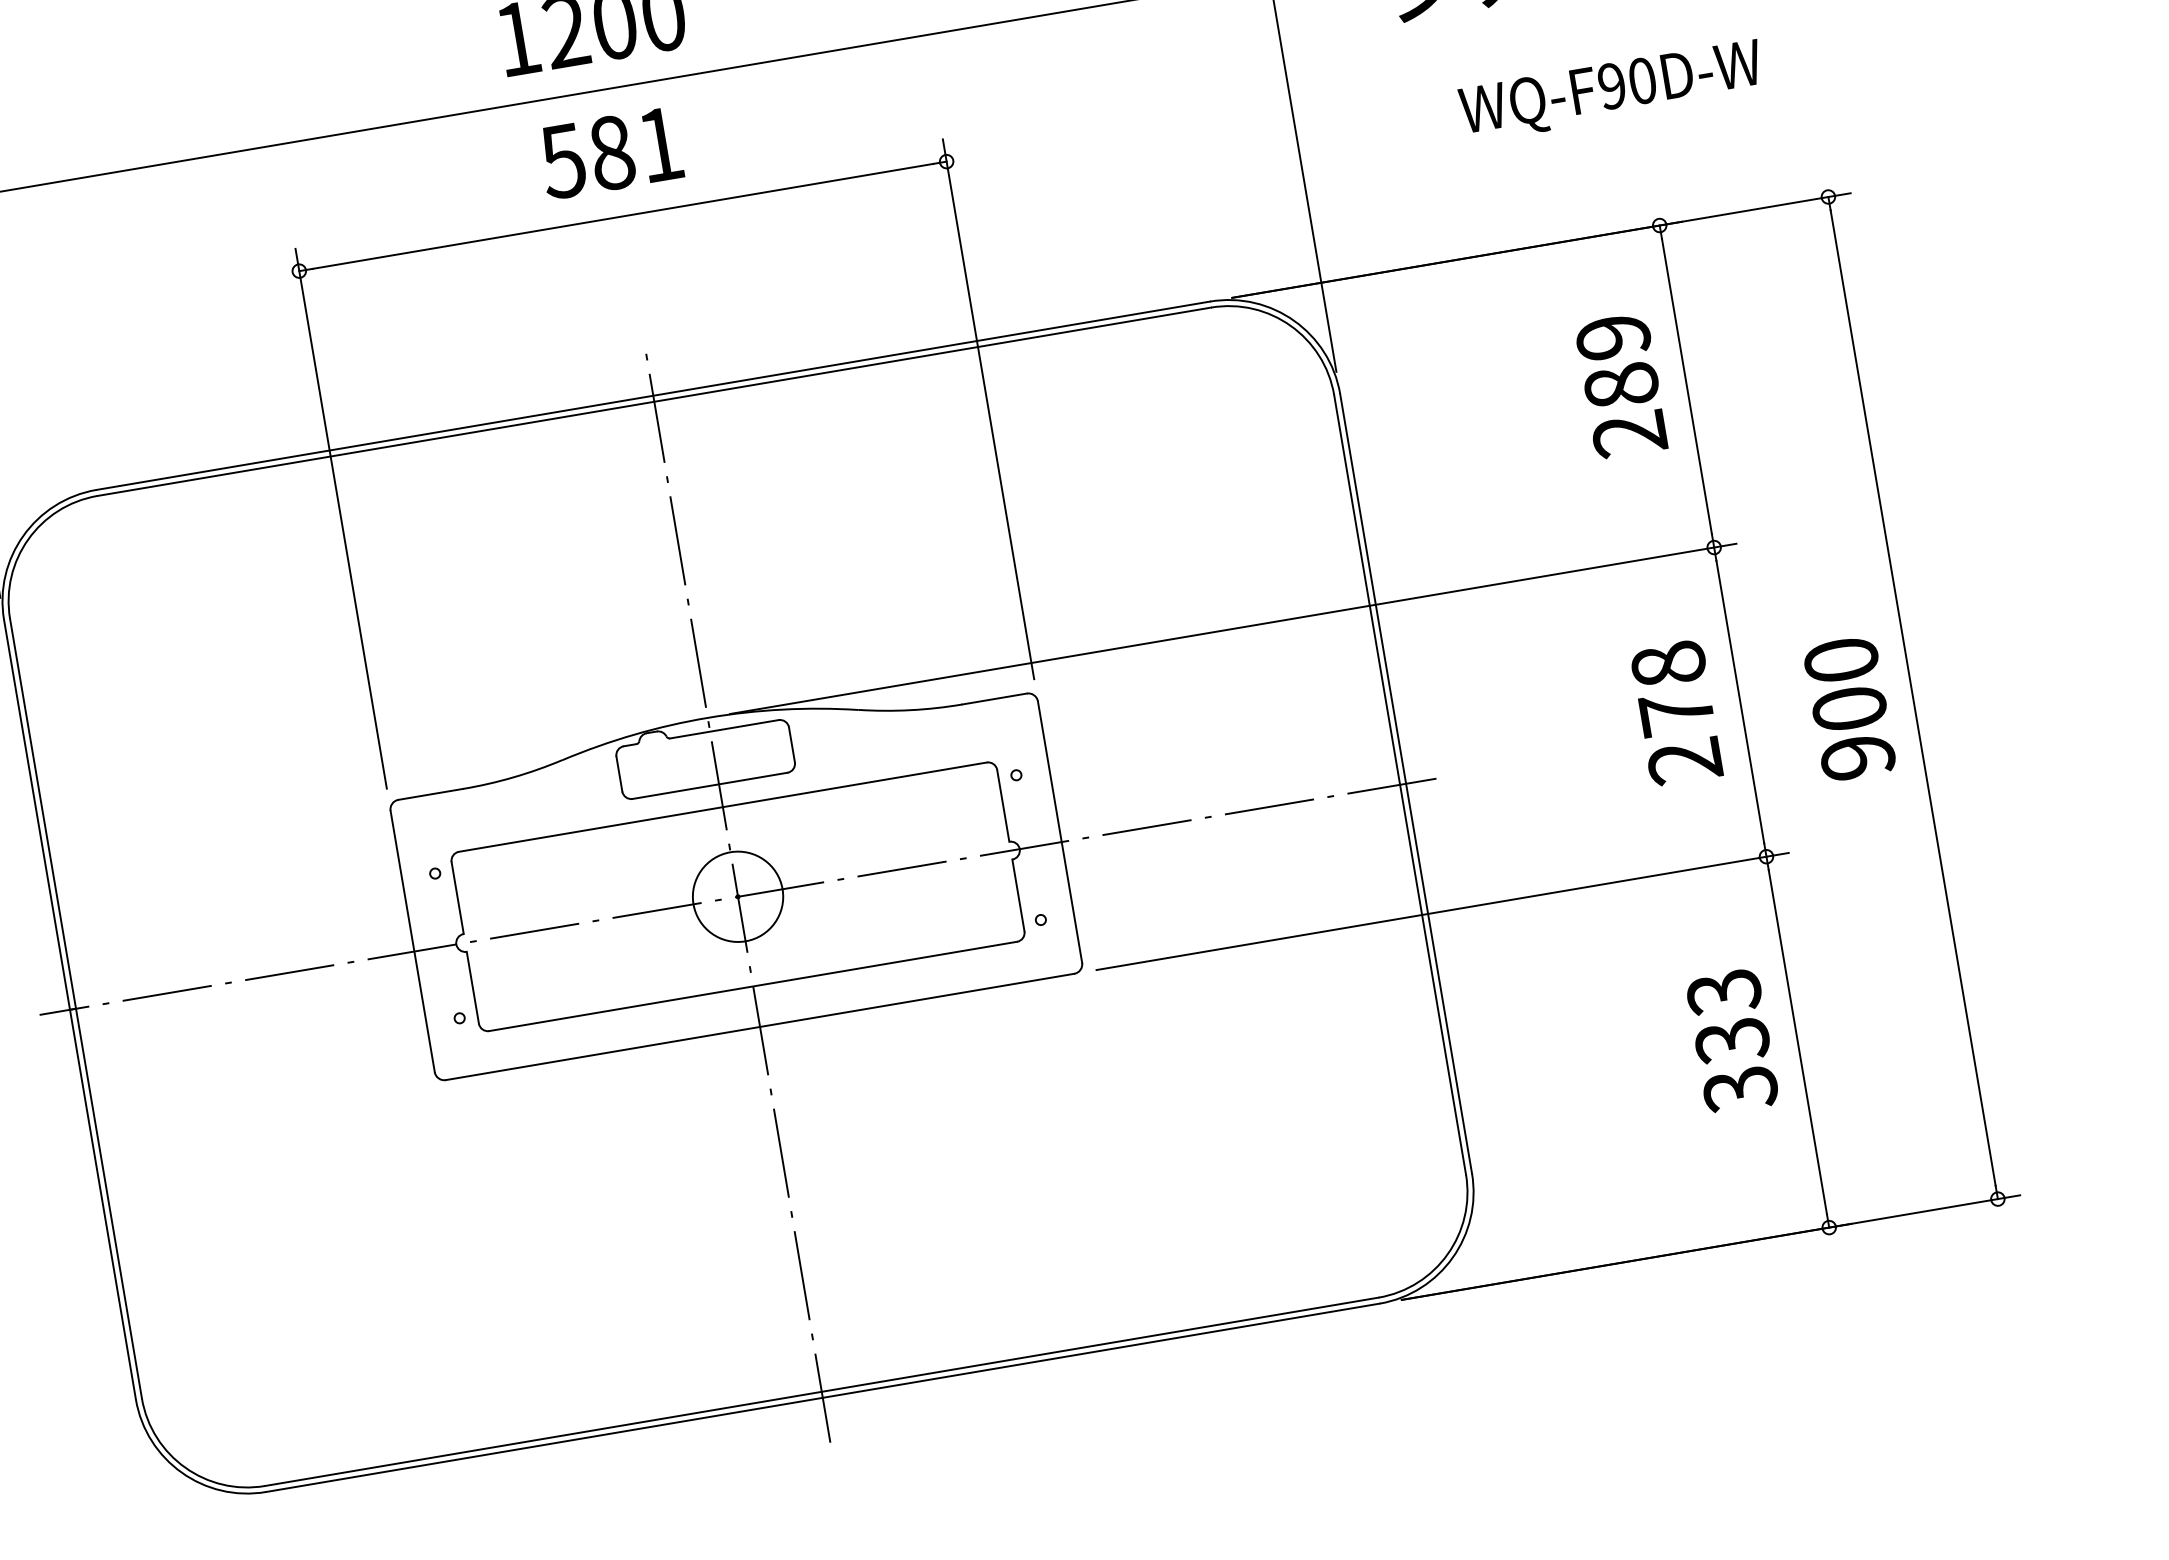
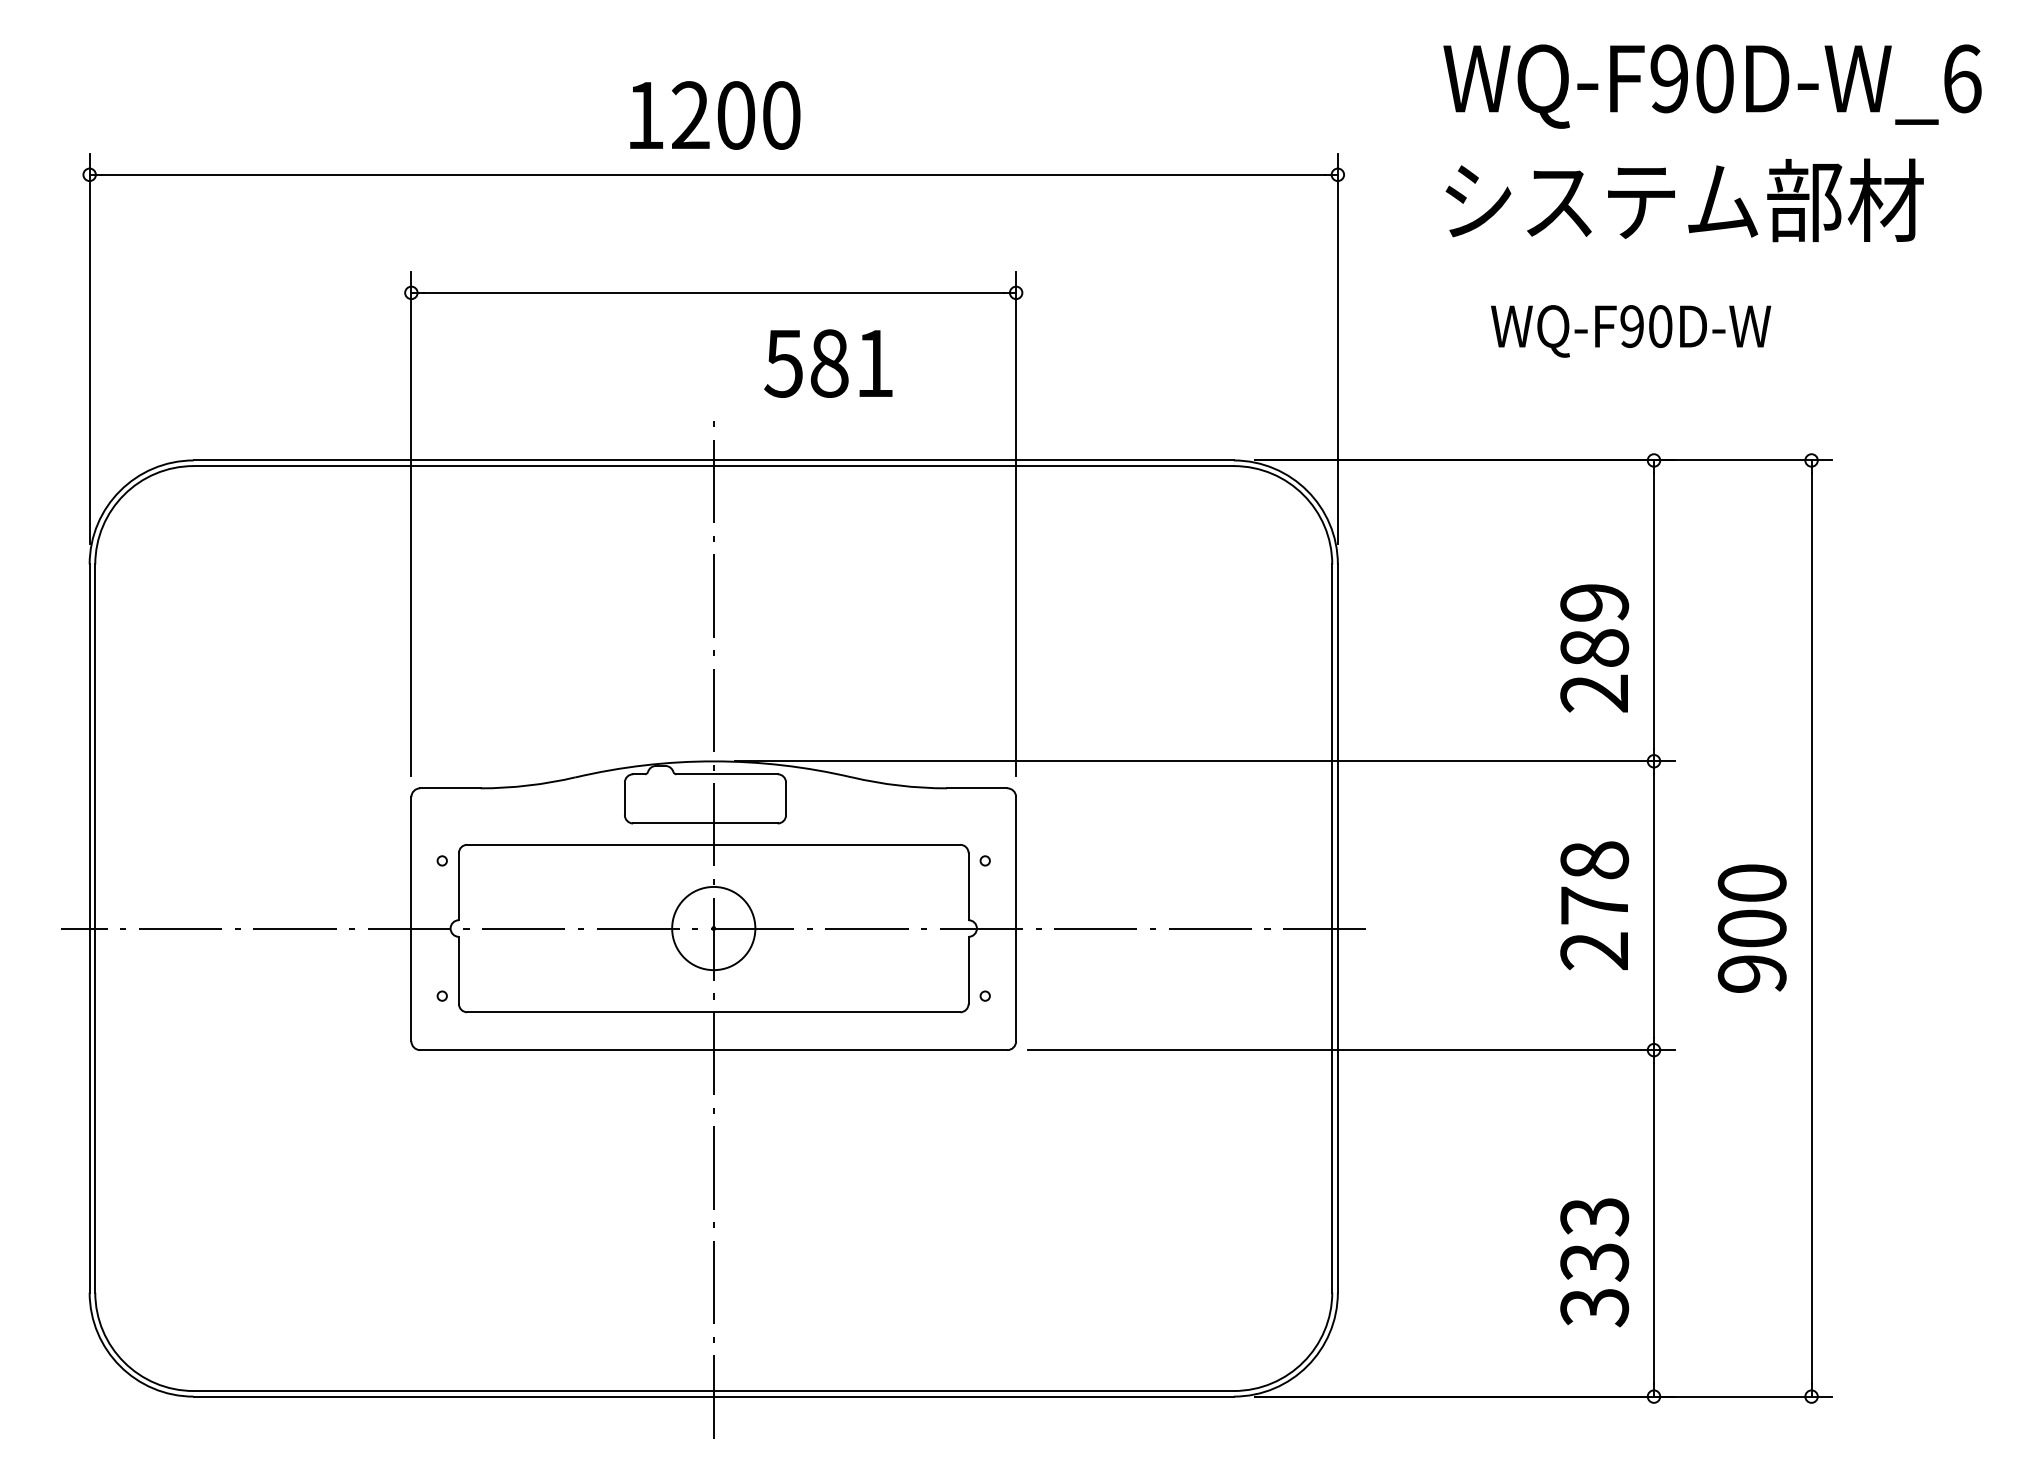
text: (610, 153) -> (828, 363), moved
text: (1621, 386) -> (1594, 648), moved
text: (1732, 1041) -> (1594, 1262), moved

